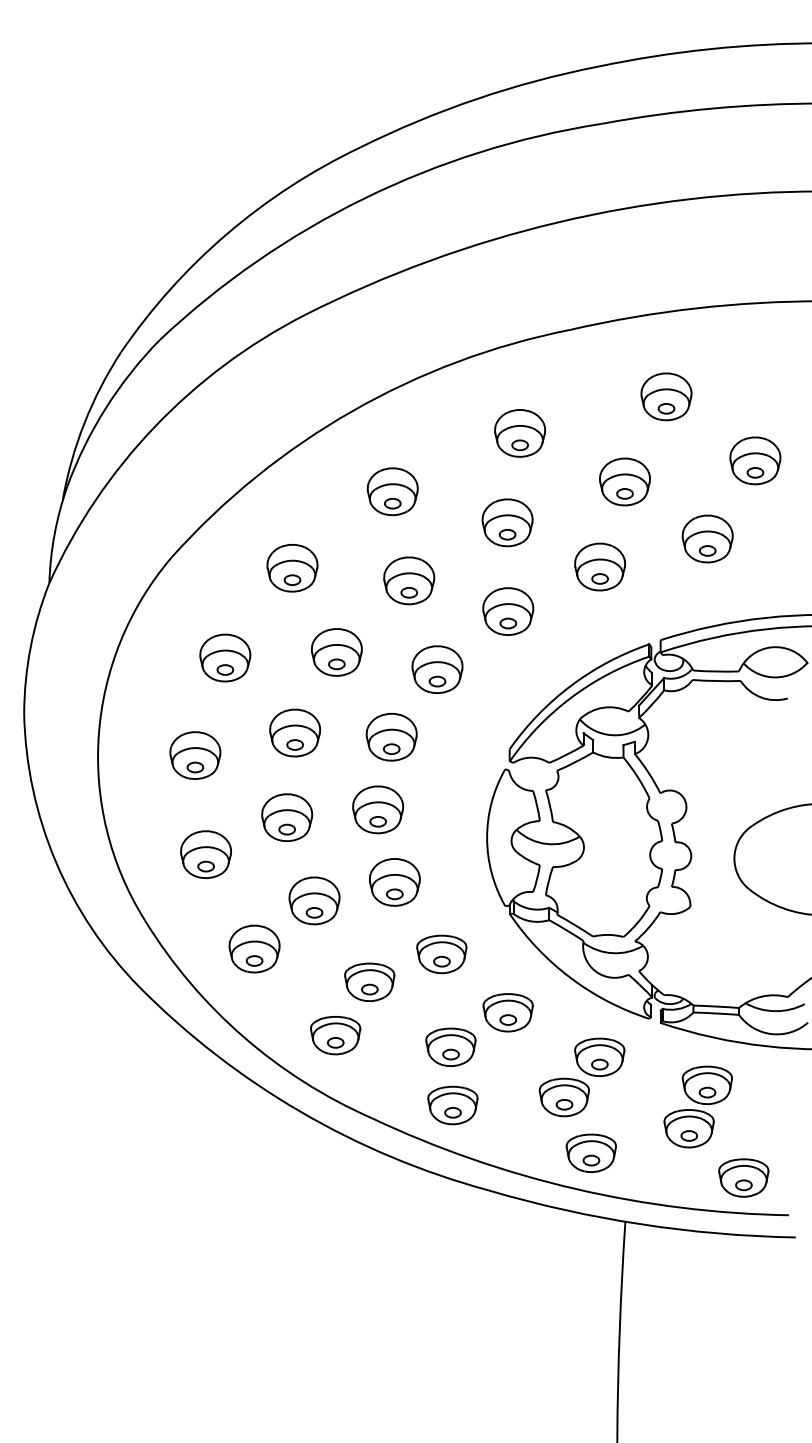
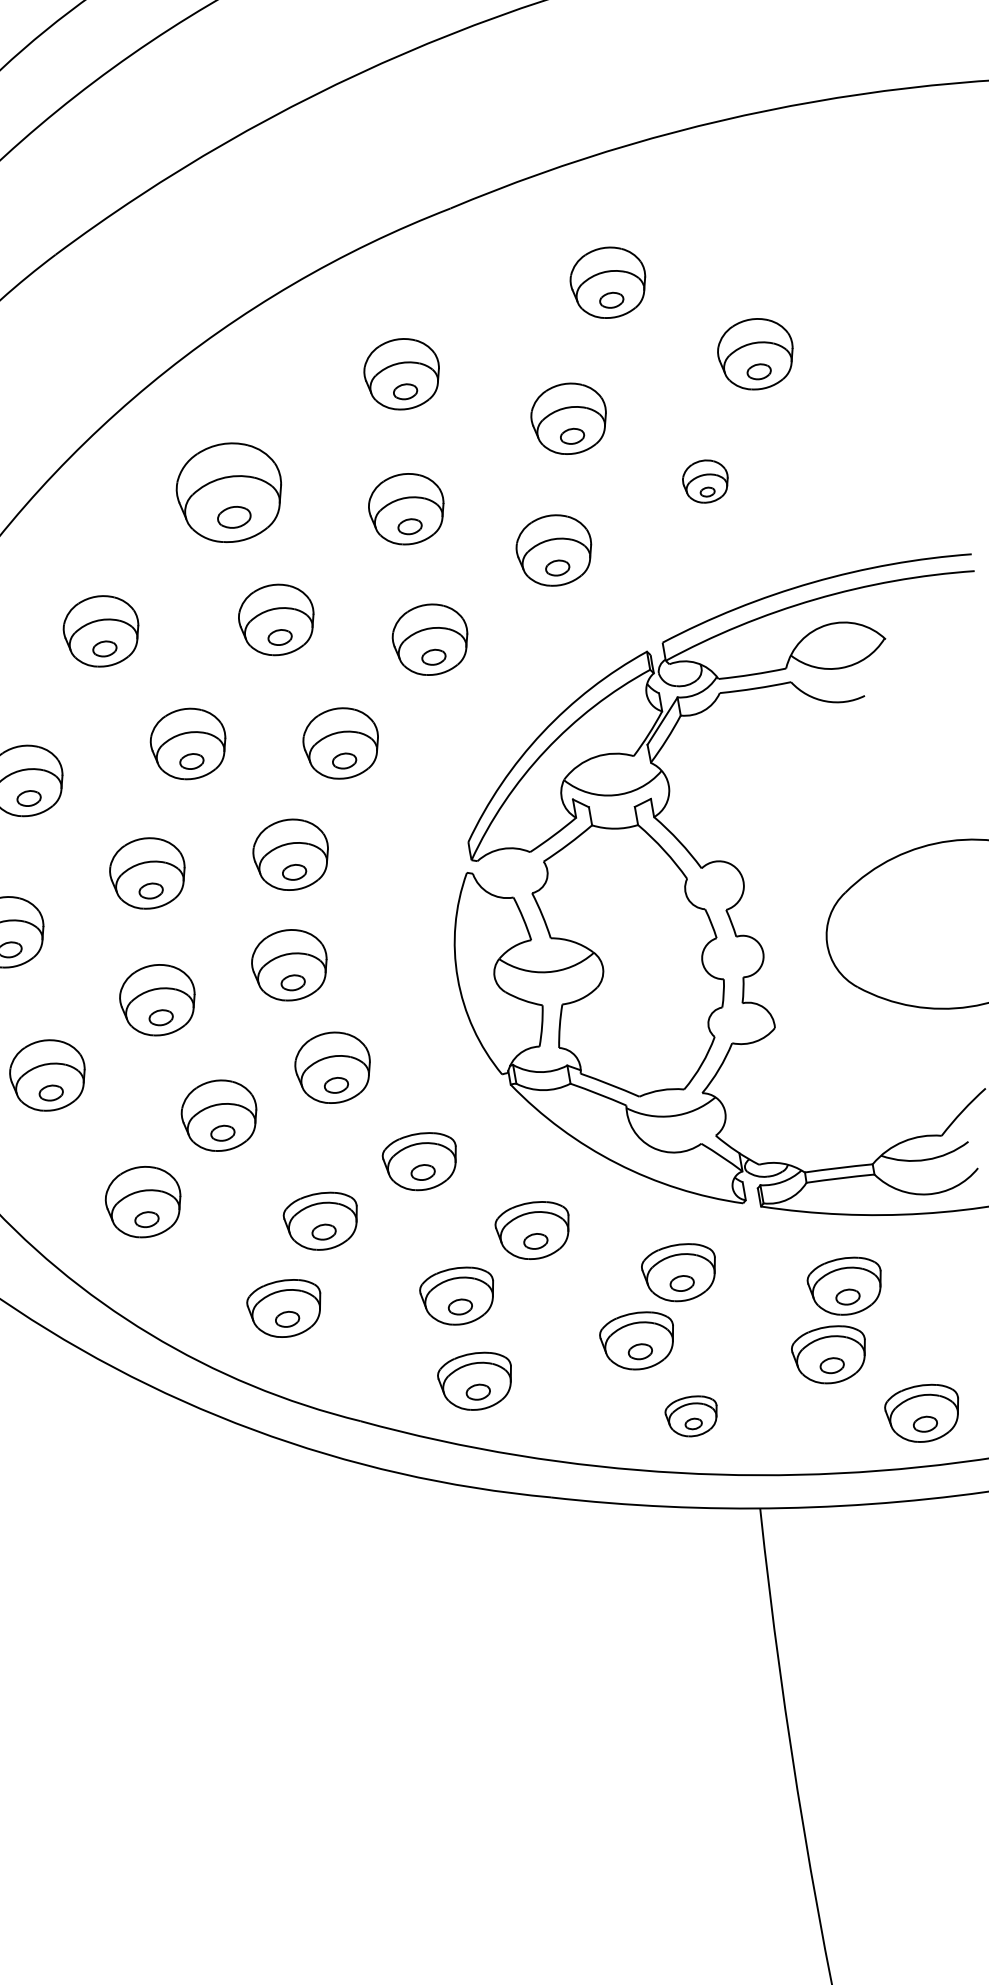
part: (392, 491) -> (229, 492), size x1.4
part: (707, 538) -> (705, 480), size x0.6
part: (590, 1153) -> (691, 1416), size x0.7

